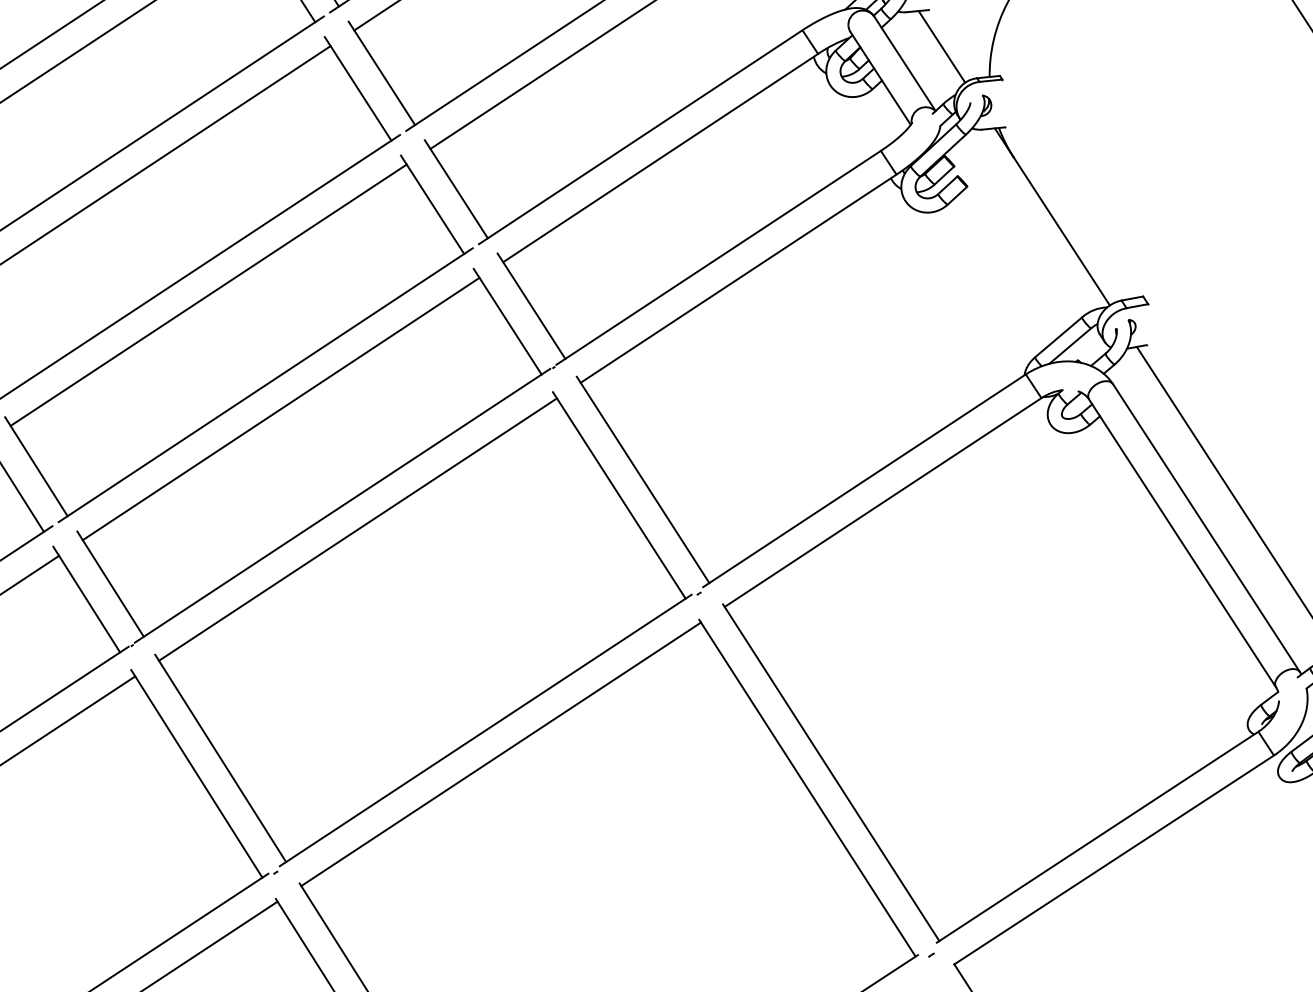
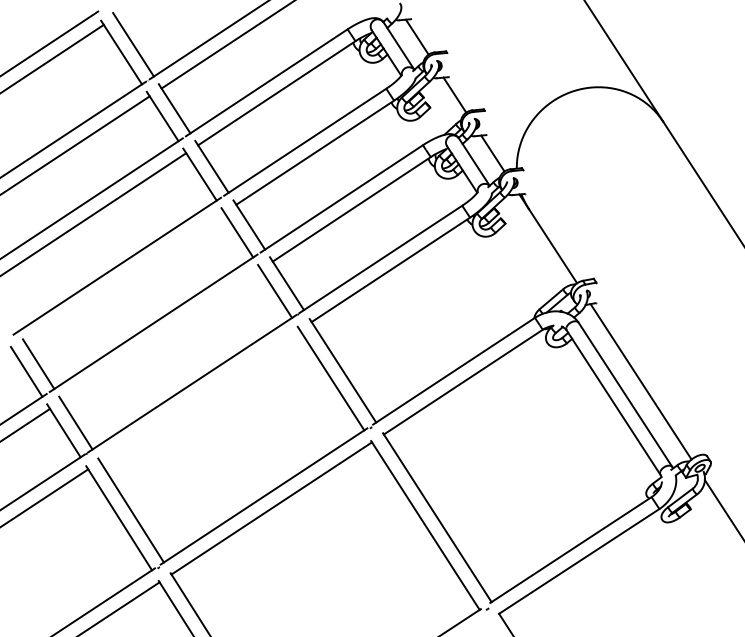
line: (207, 293) -> (124, 277), removed
line: (279, 409) -> (160, 335), removed
line: (357, 529) -> (199, 395), removed

